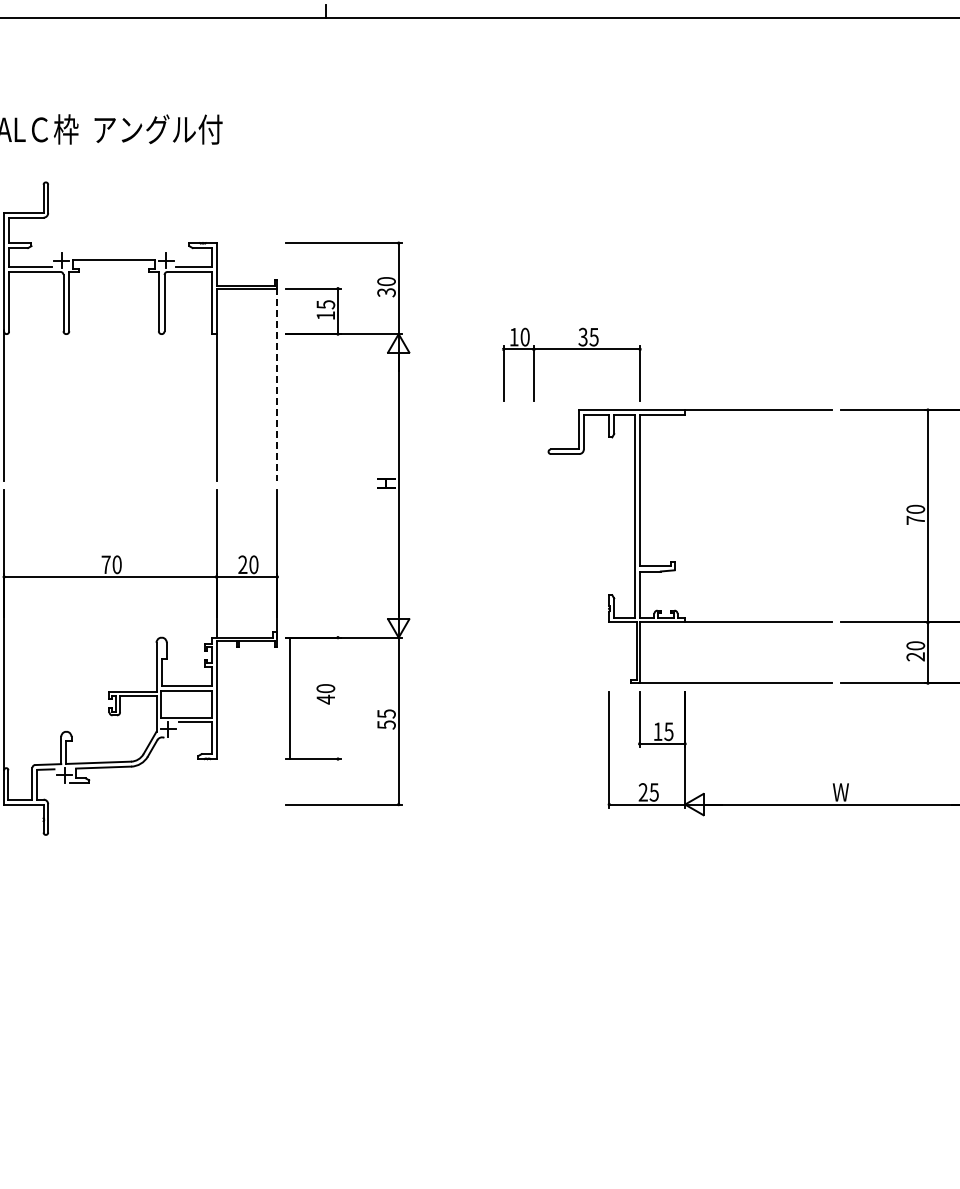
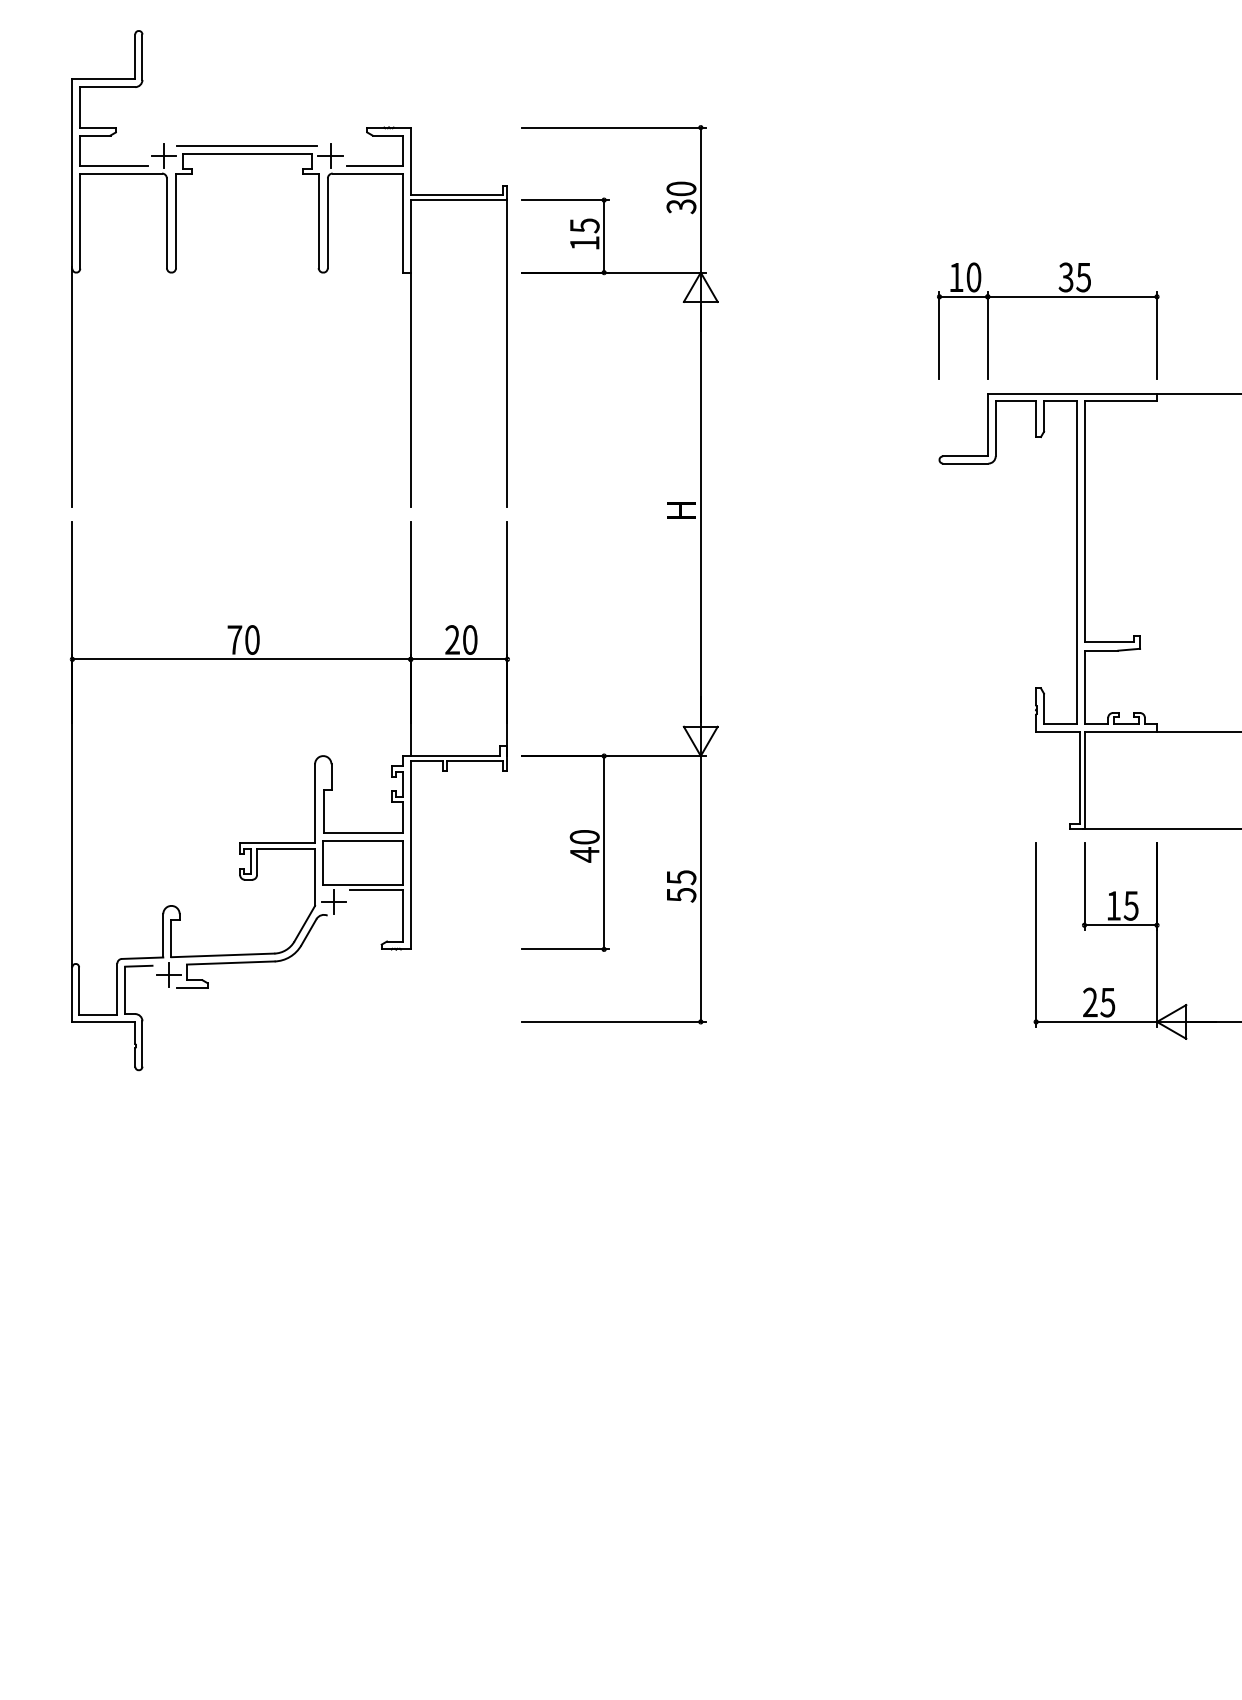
line: (114, 254) -> (248, 145), added
part: (571, 349) -> (1047, 297), moved
line: (277, 384) -> (507, 352), dashed -> solid
line: (290, 698) -> (604, 852), moved

